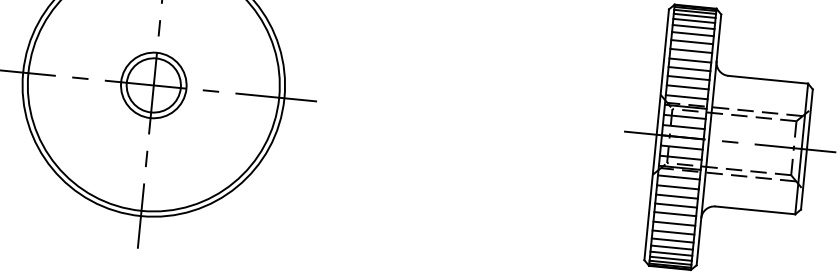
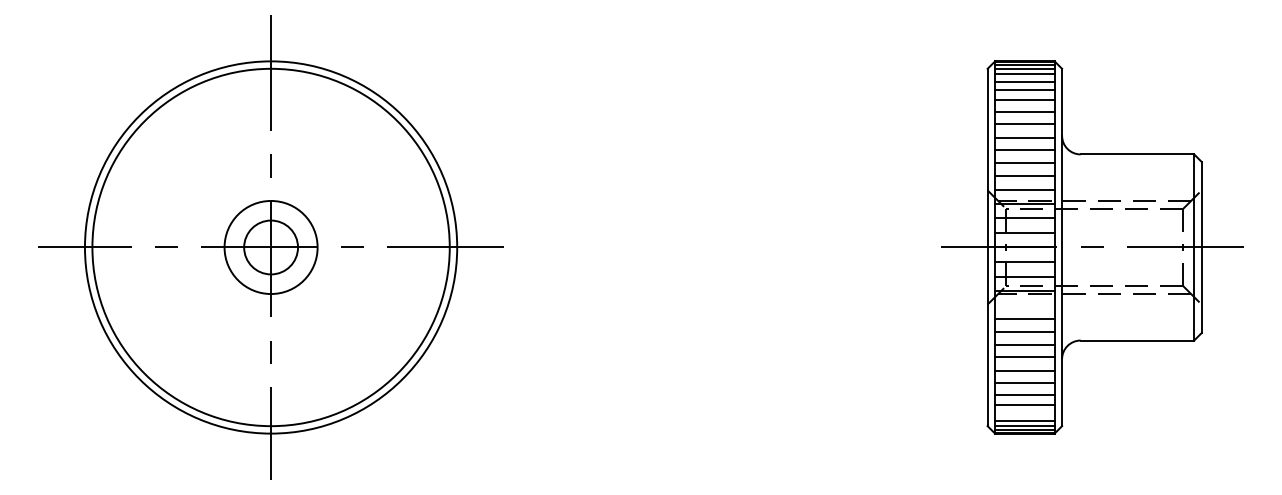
circle: (153, 85) -> (270, 247), size x0.7
line: (678, 177) -> (1024, 304), removed
line: (671, 253) -> (1024, 413), removed

